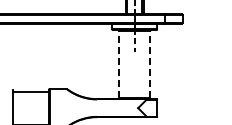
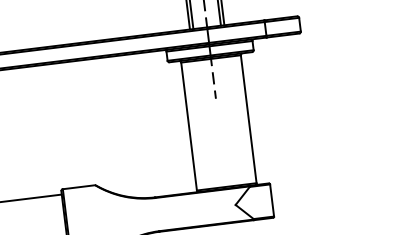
line: (119, 64) -> (189, 126), dashed -> solid
line: (150, 64) -> (248, 118), dashed -> solid

